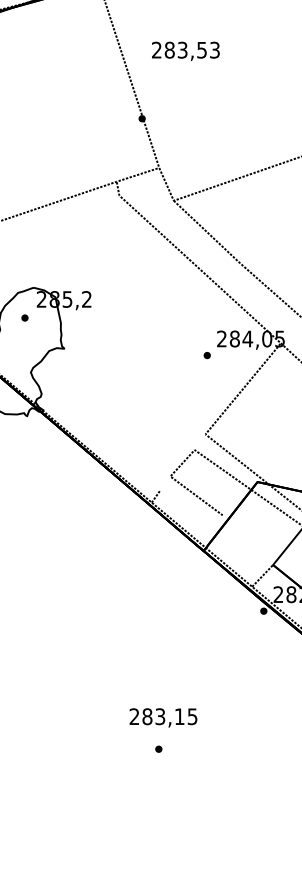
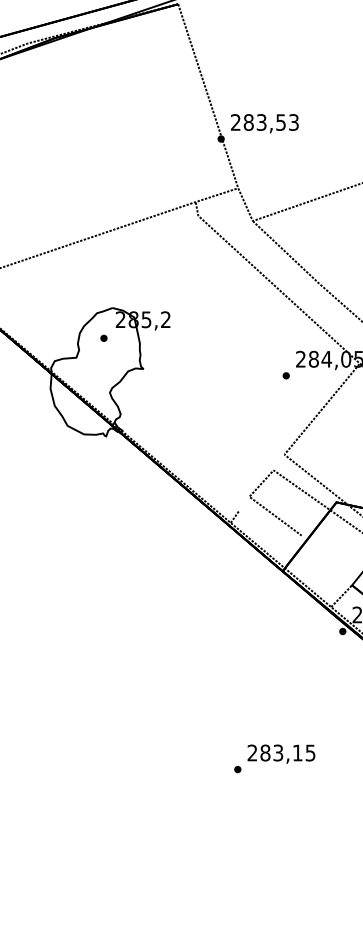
text: (185, 51) -> (264, 123), moved
text: (163, 717) -> (281, 753), moved

